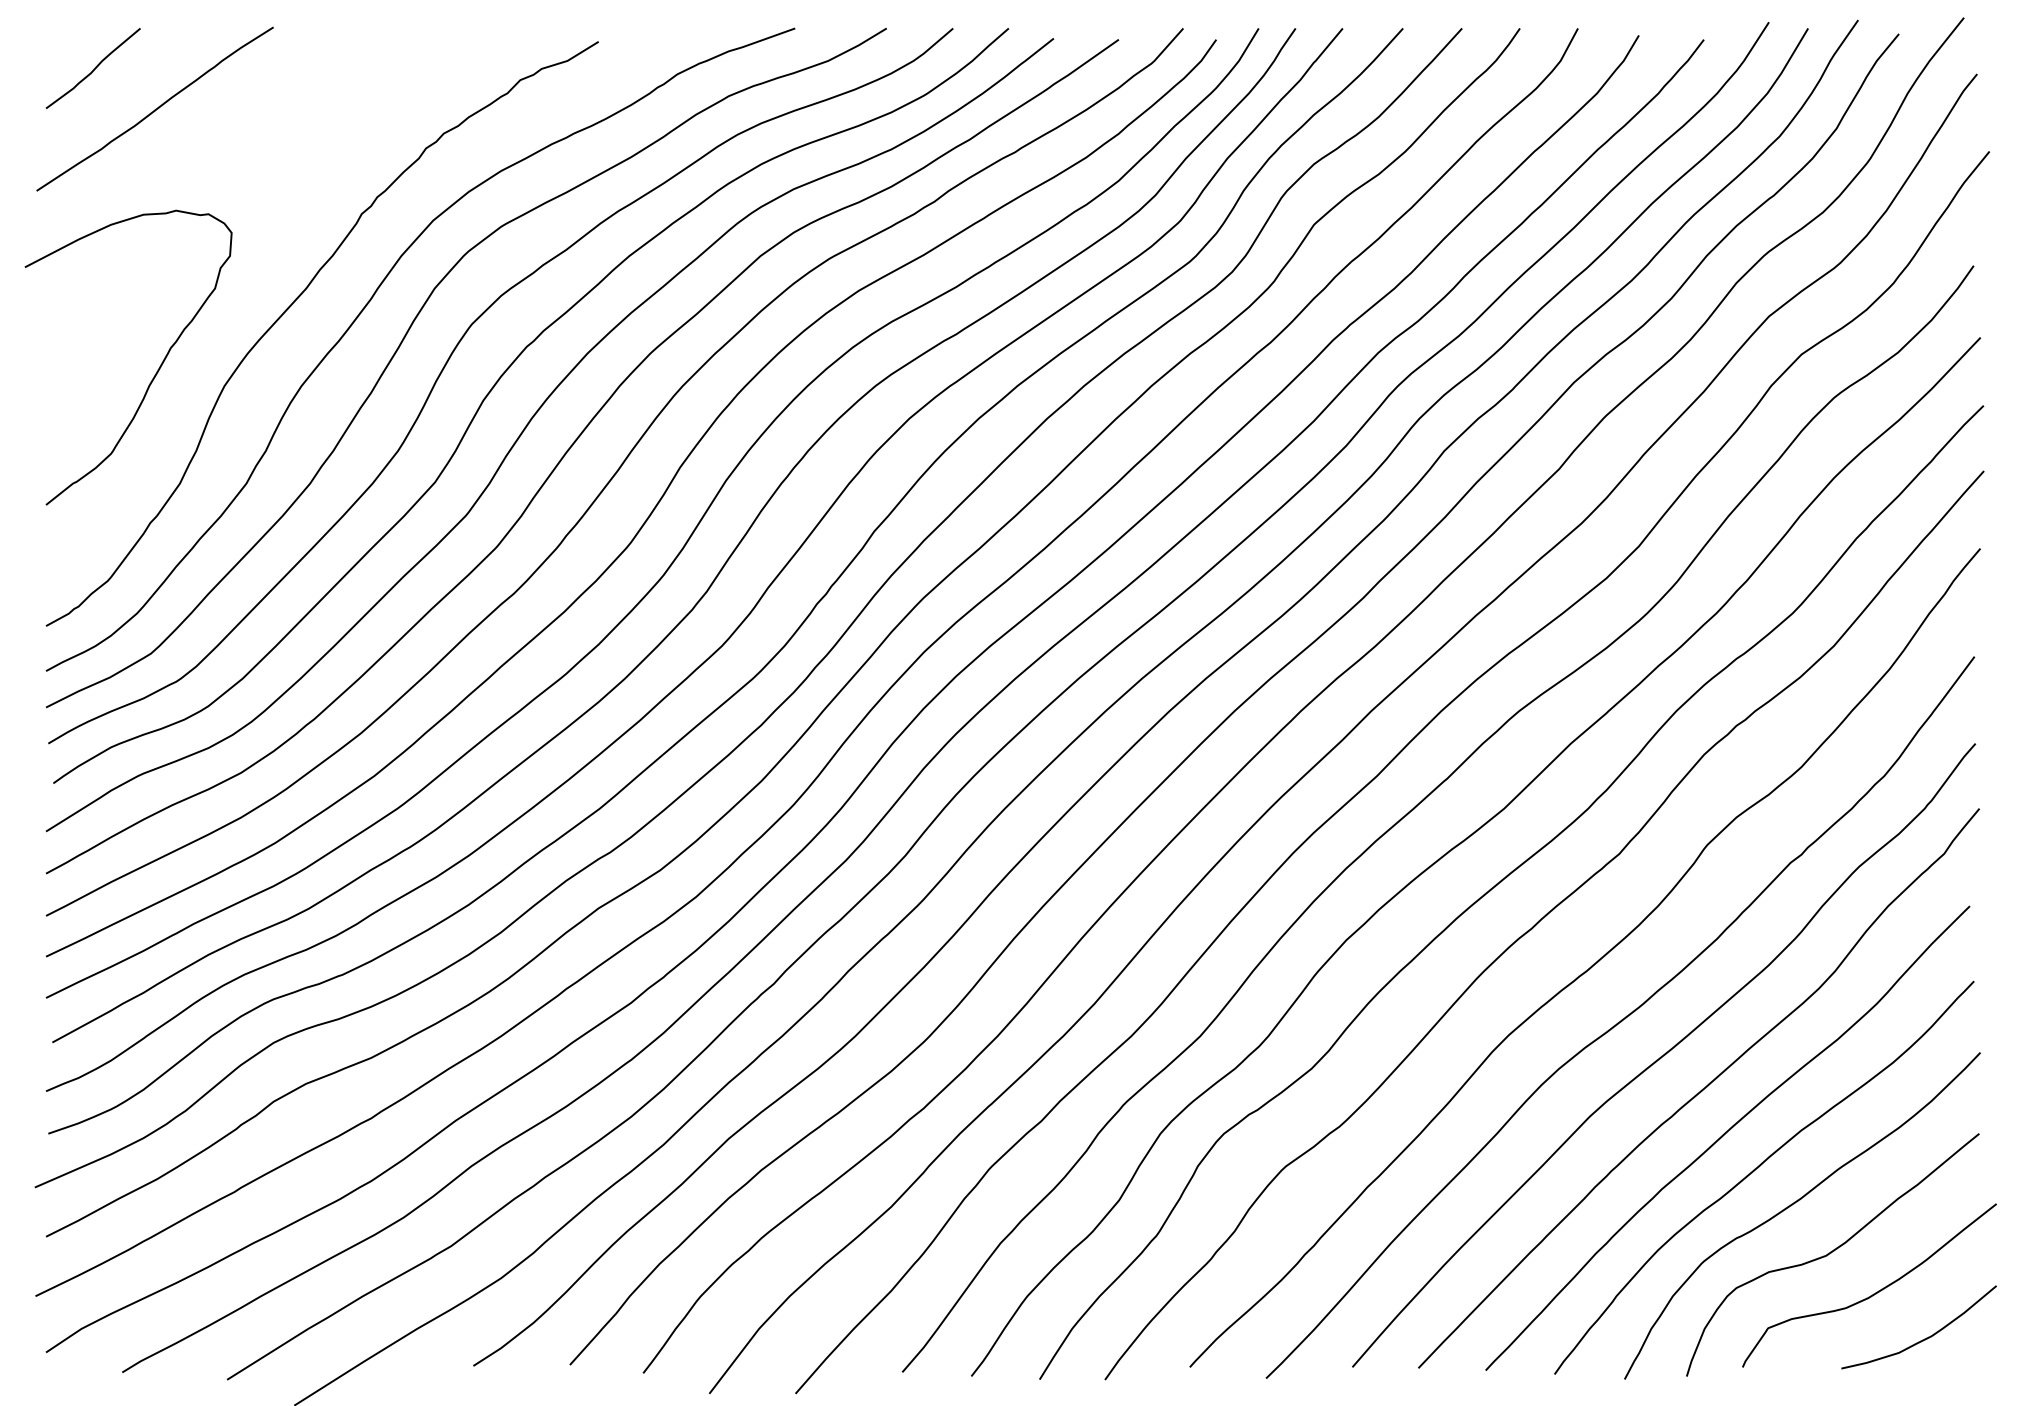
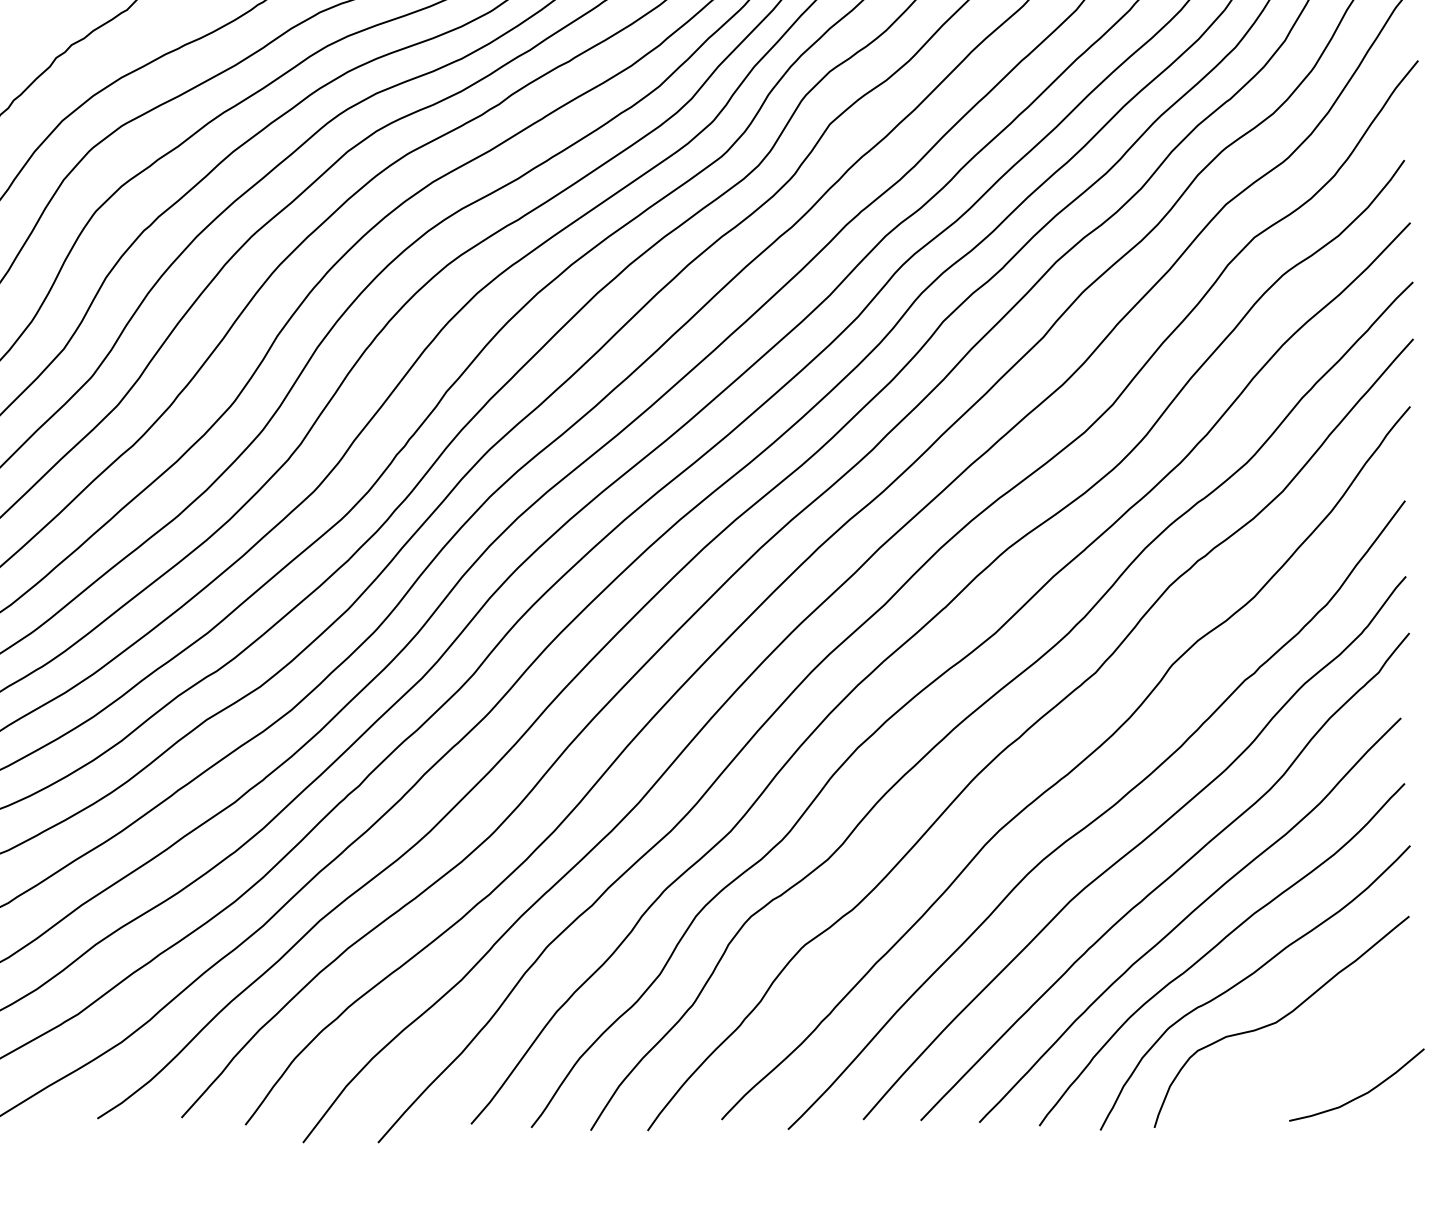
curve: (1873, 1293) -> (1317, 1055), removed

